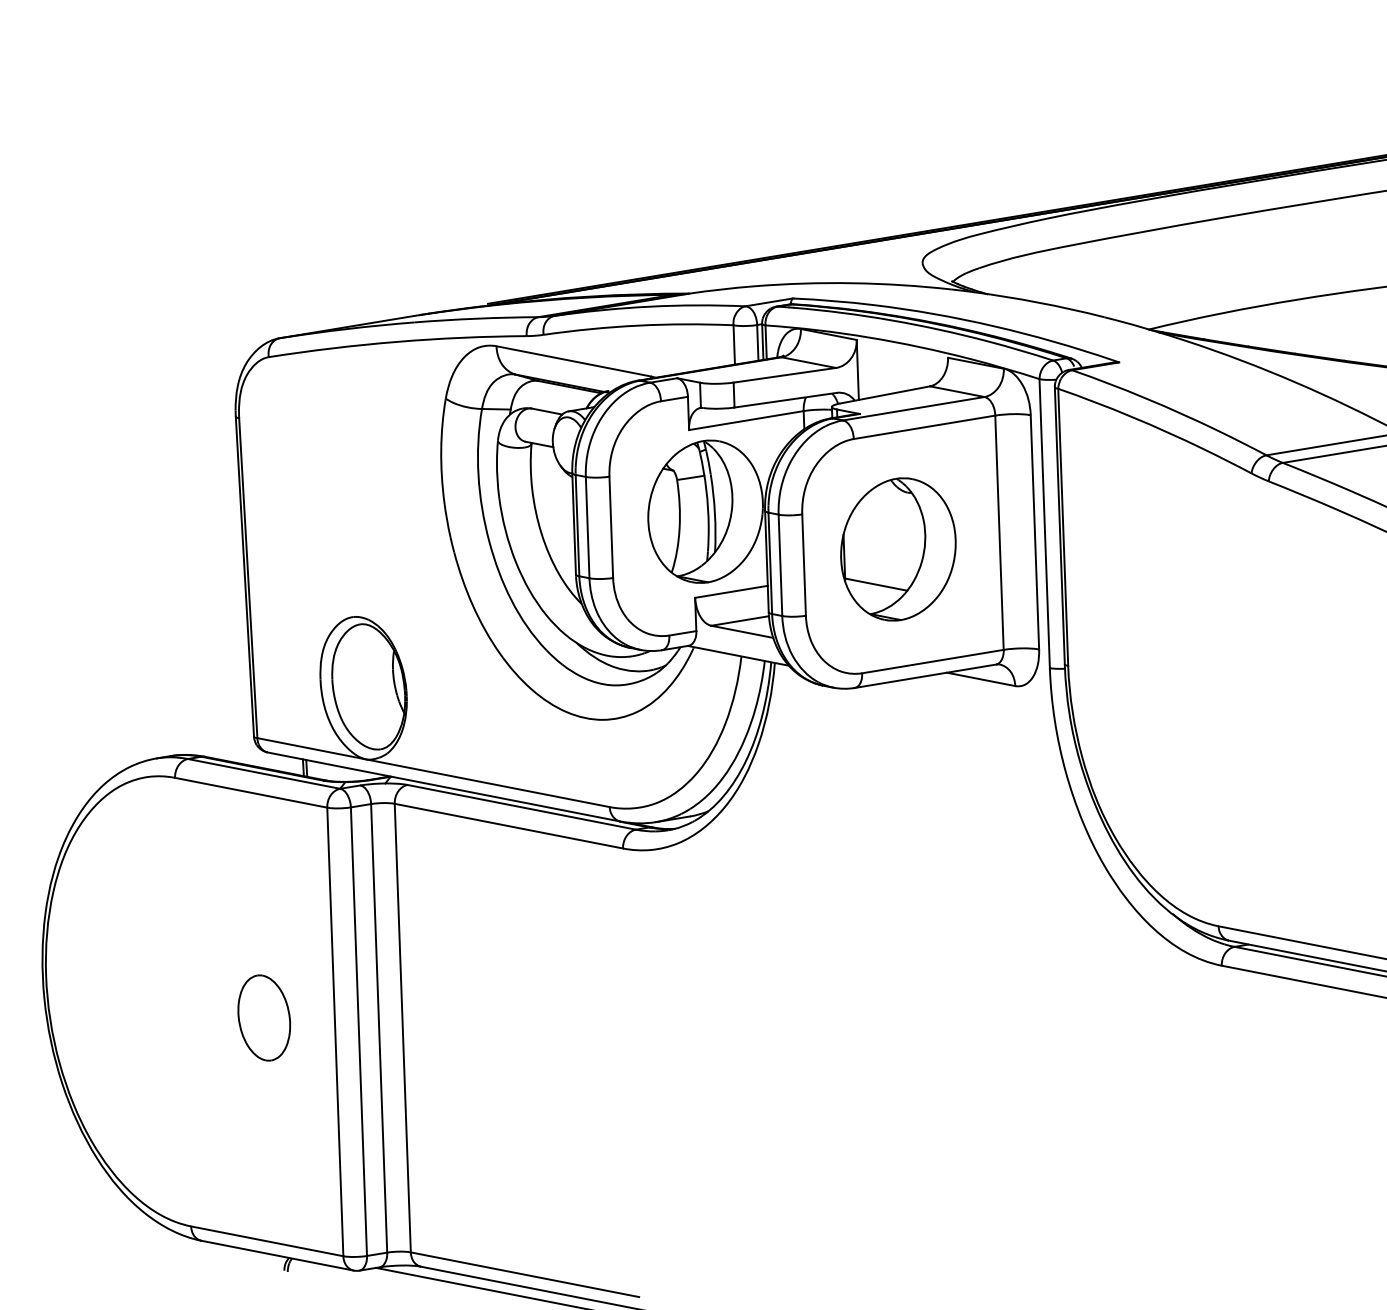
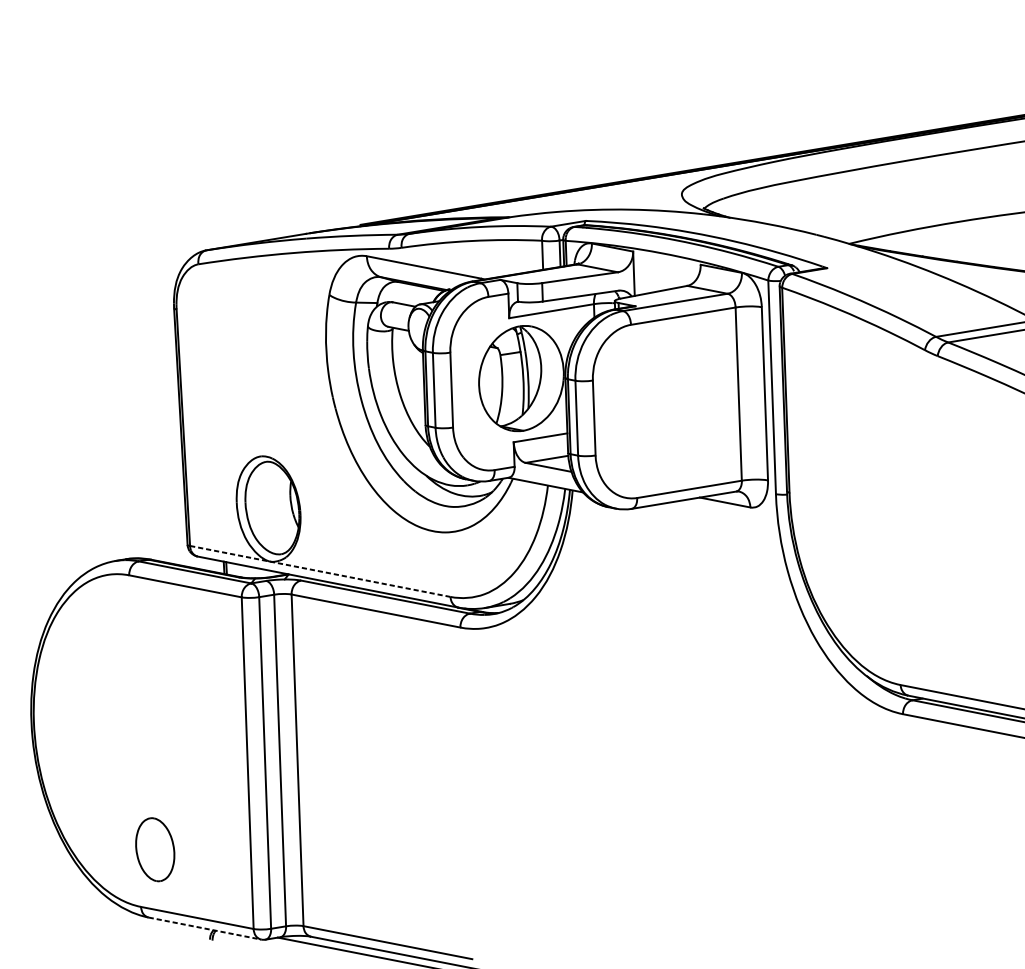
part: (898, 549) -> (664, 406), removed
line: (433, 772) -> (320, 571), solid -> dashed
part: (264, 1017) -> (155, 849), moved
line: (277, 1255) -> (204, 928), solid -> dashed

